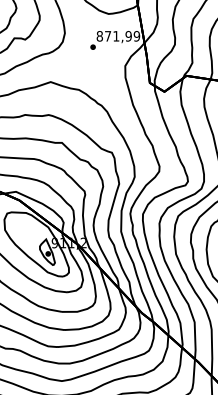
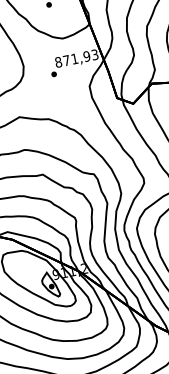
text: (136, 36) -> (94, 55), 871,99 -> 871,93

